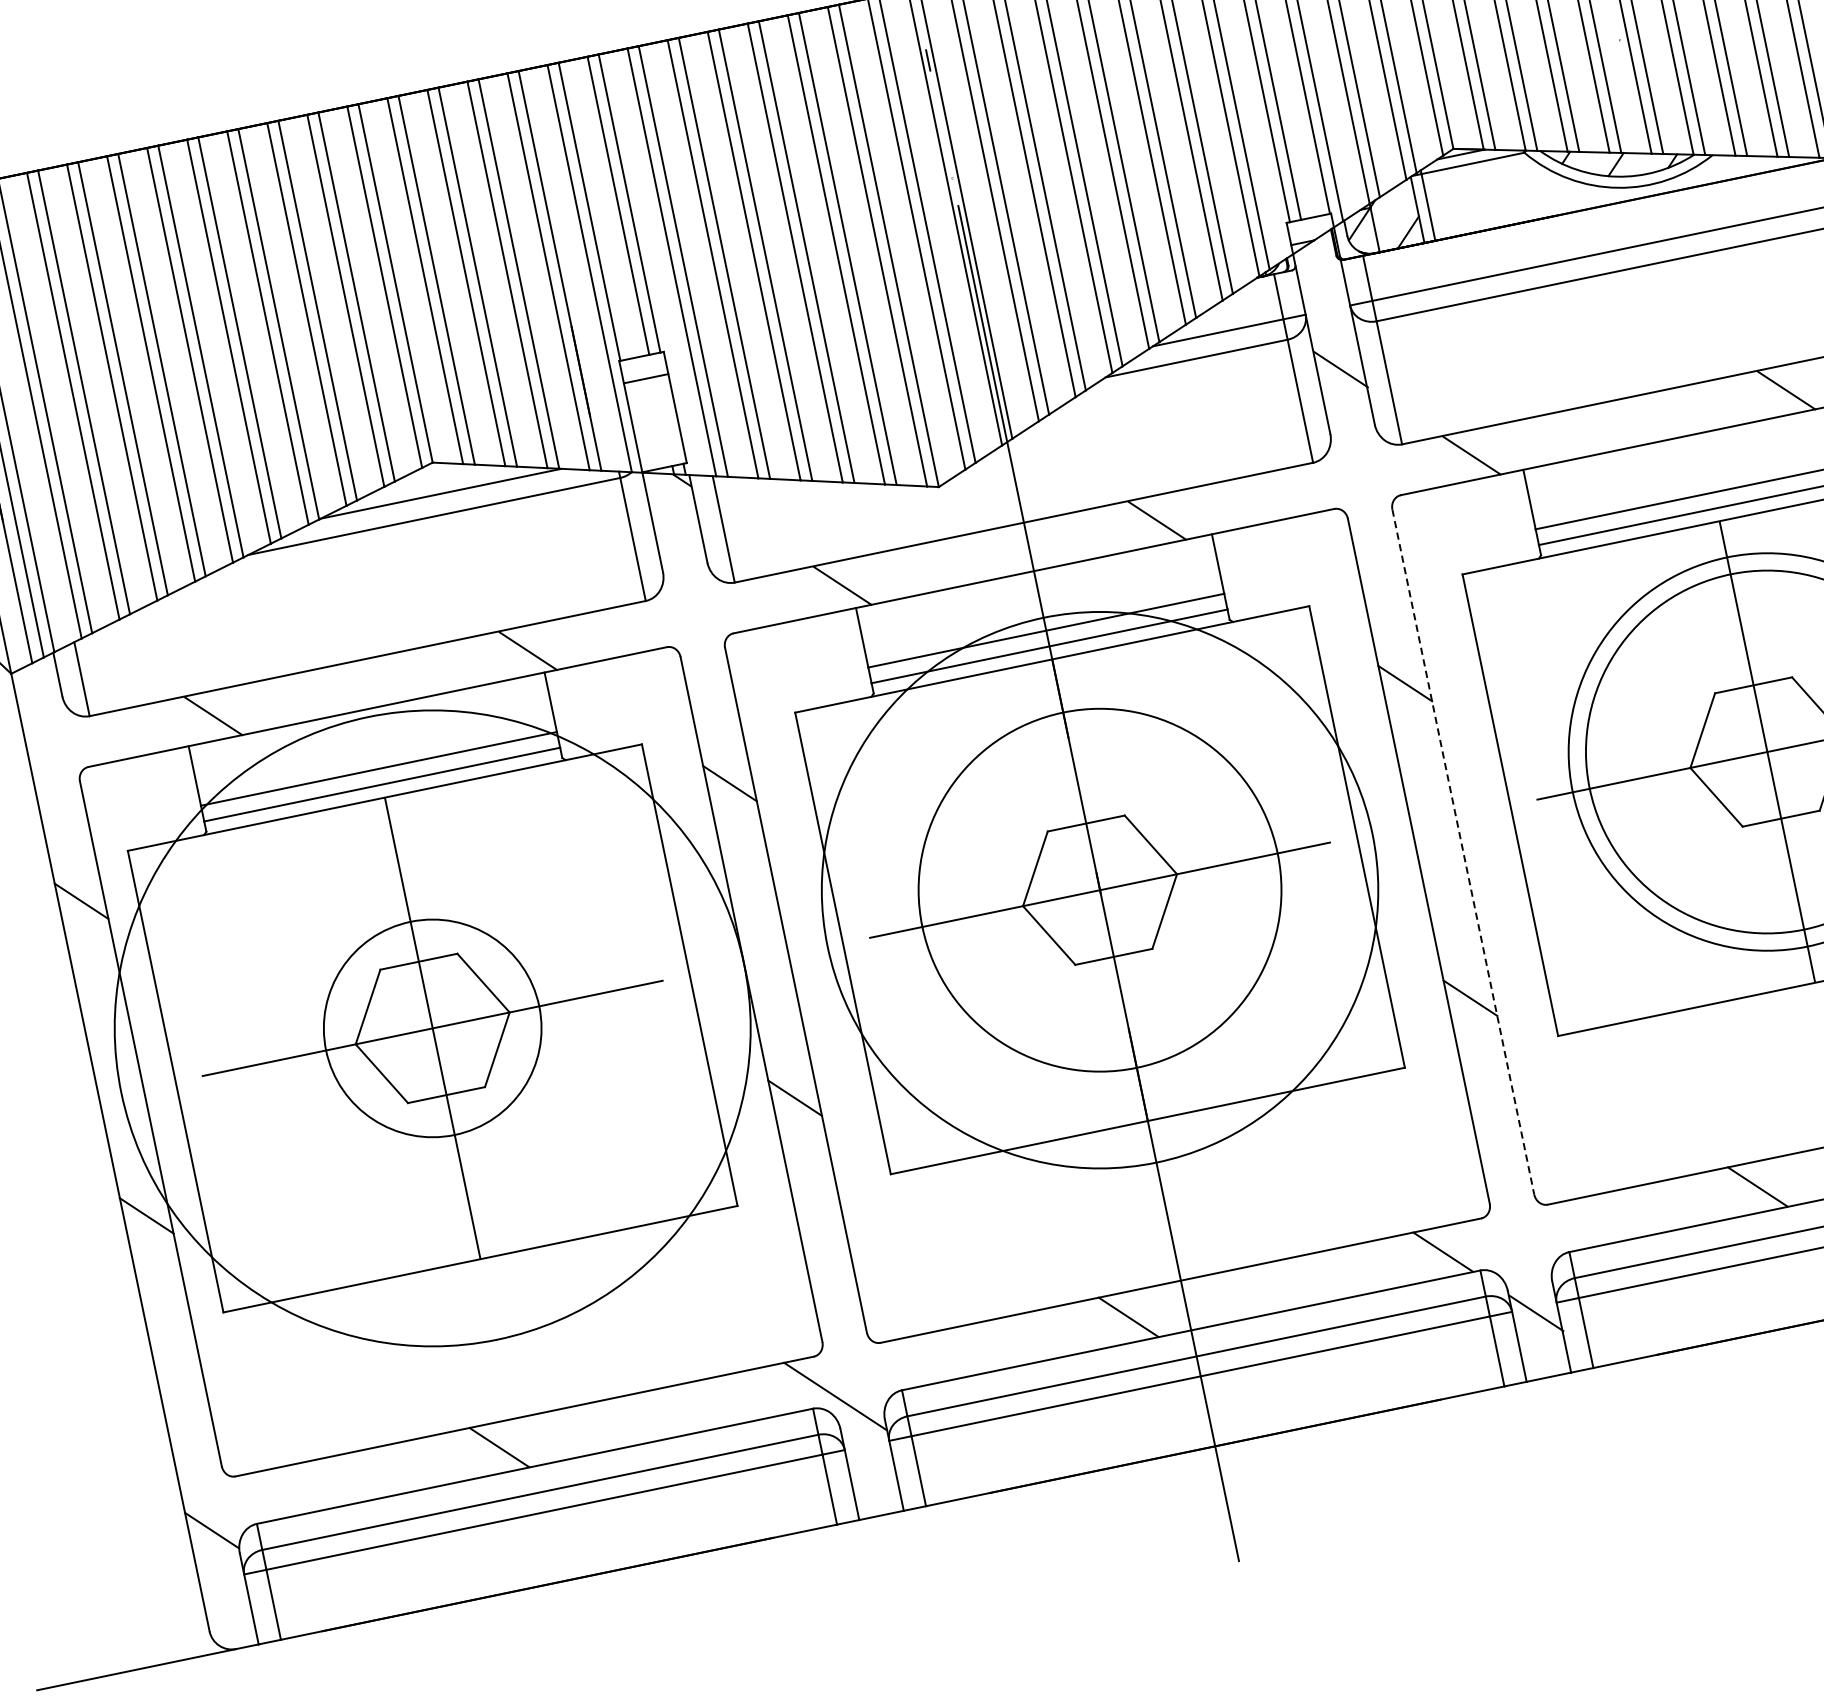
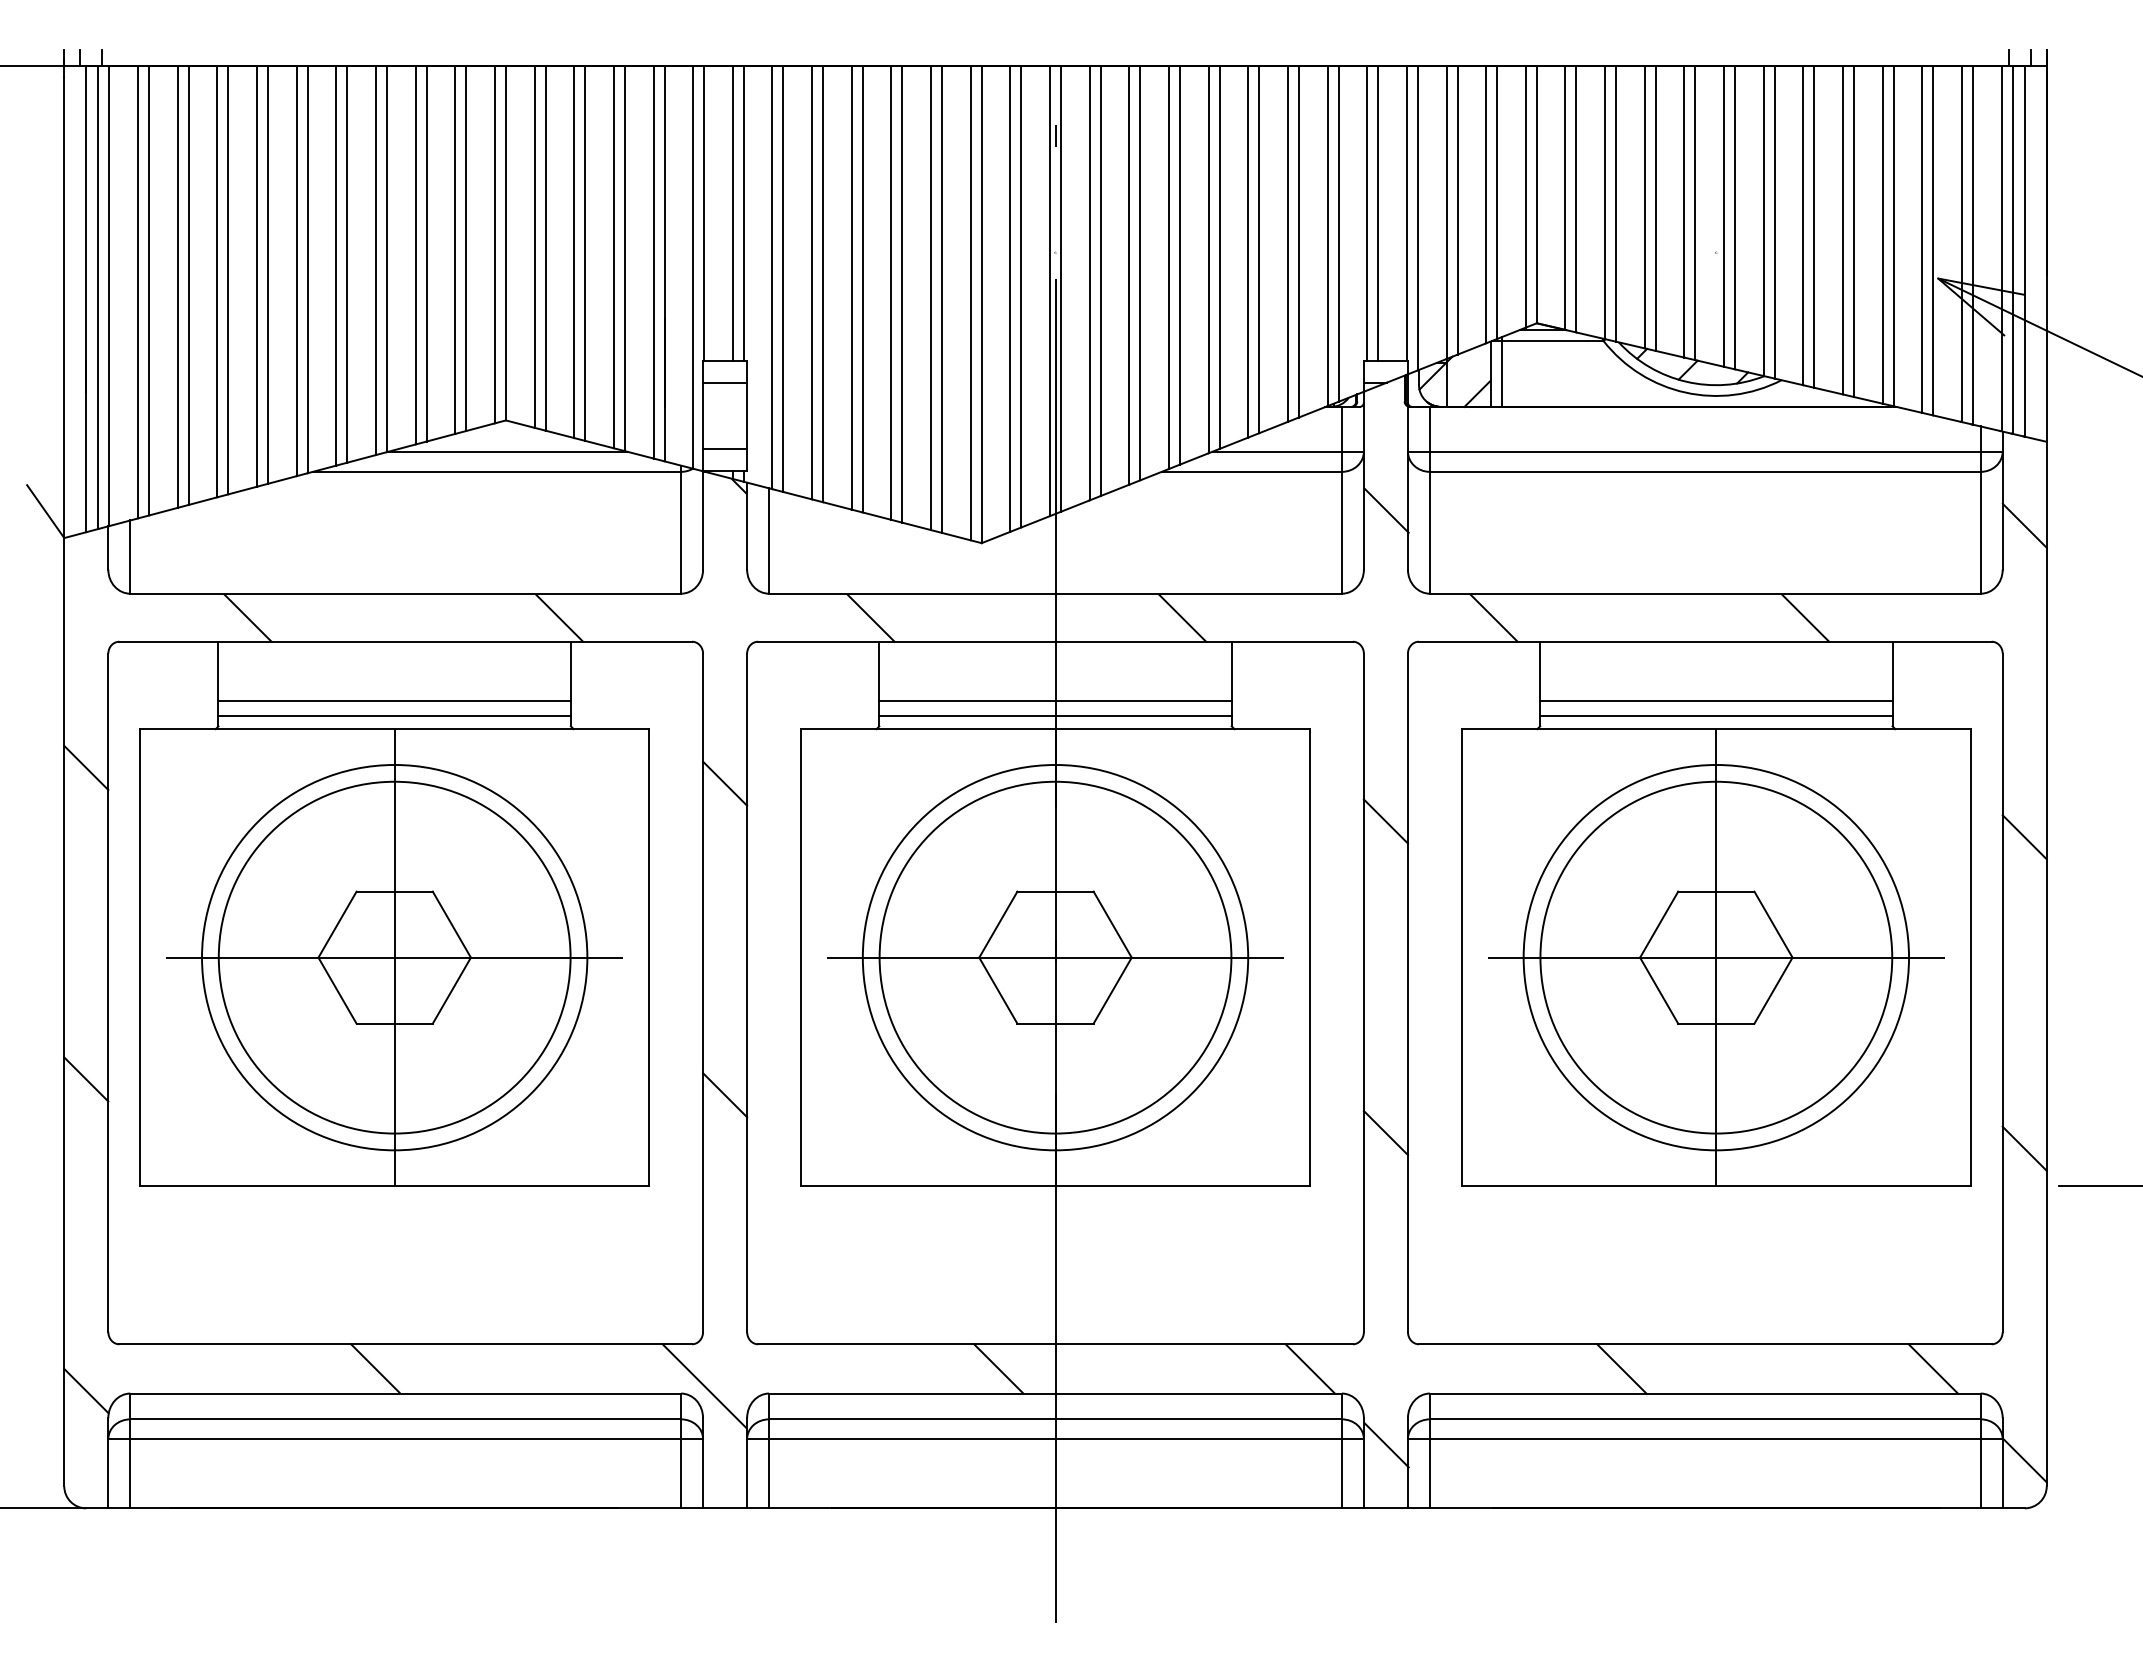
line: (660, 445) -> (725, 448), added
line: (1463, 852) -> (1407, 993), dashed -> solid
circle: (1100, 890) -> (1055, 957), size x0.71
circle: (432, 1028) -> (394, 957), size x0.62
circle: (432, 1028) -> (394, 957), size x1.67

